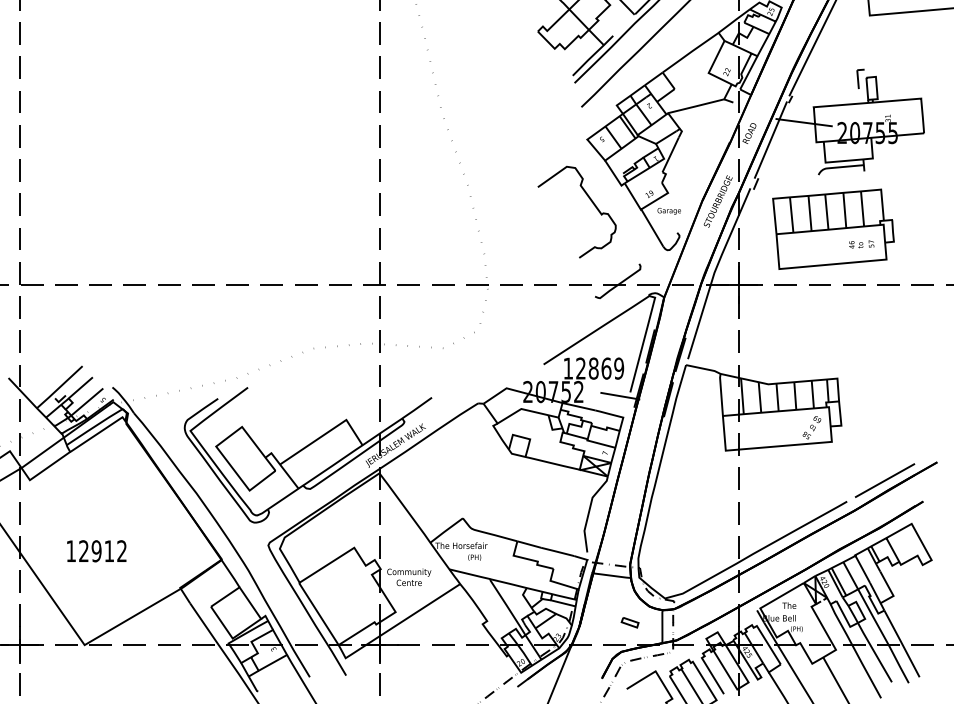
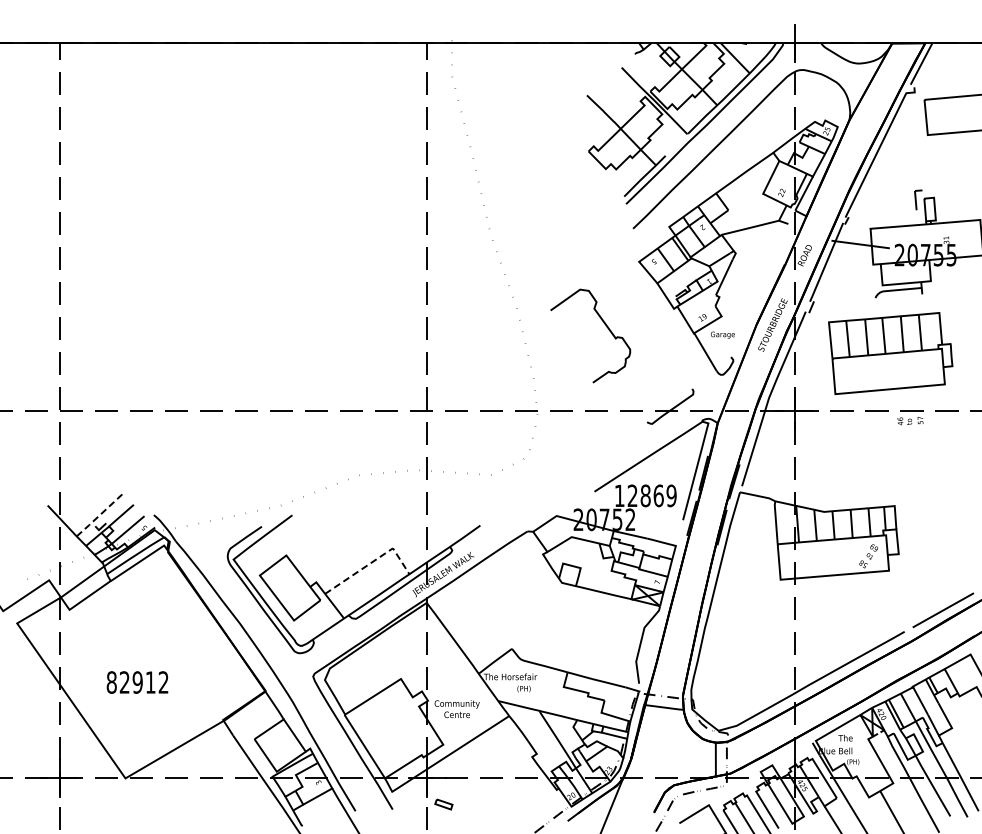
curve: (589, 199) -> (603, 323), moved
text: (861, 244) -> (910, 421), moved
line: (59, 387) -> (99, 515), solid -> dashed
line: (619, 395) -> (672, 523), removed
line: (326, 433) -> (372, 562), solid -> dashed
text: (70, 551) -> (111, 682), 12912 -> 82912
part: (629, 622) -> (443, 804), moved

